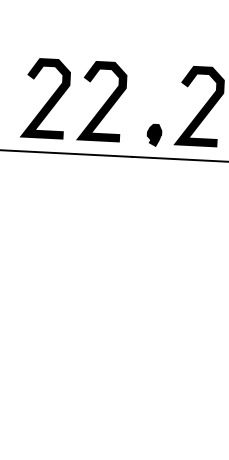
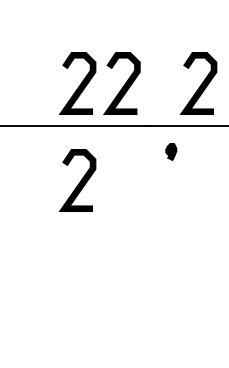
part: (154, 134) -> (171, 151), moved
curve: (41, 223) -> (79, 181), added

